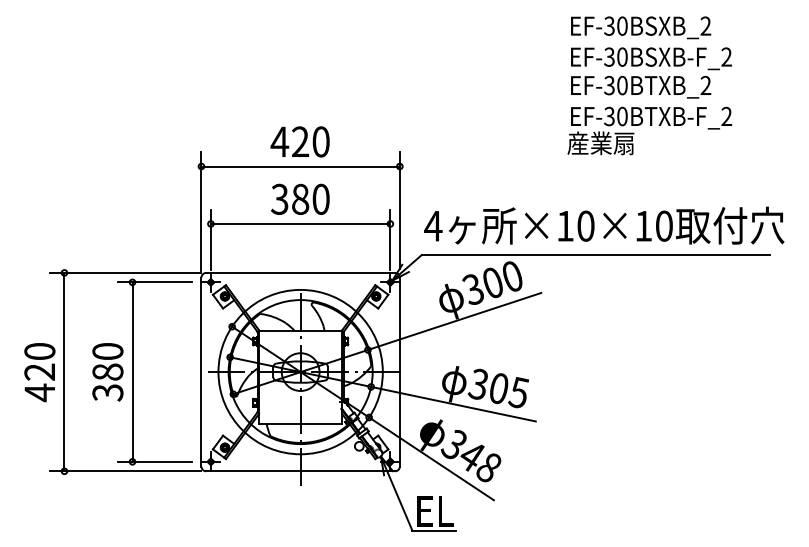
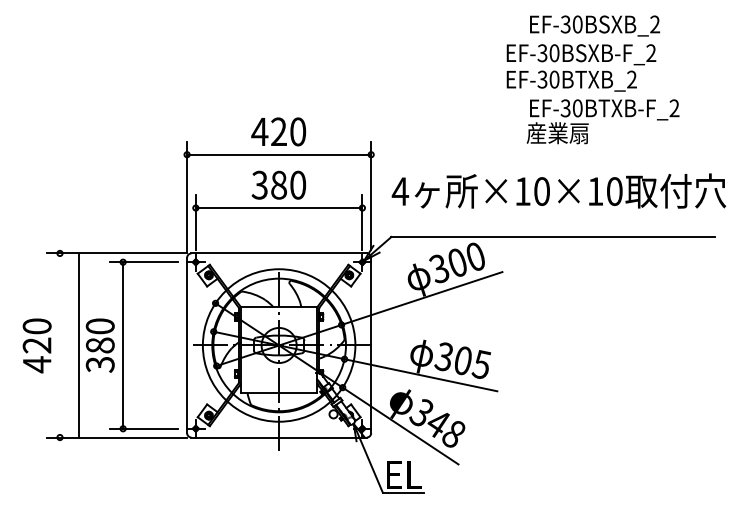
text: (651, 72) -> (581, 67), moved
text: (604, 225) -> (559, 190), moved
line: (64, 371) -> (79, 344), moved

